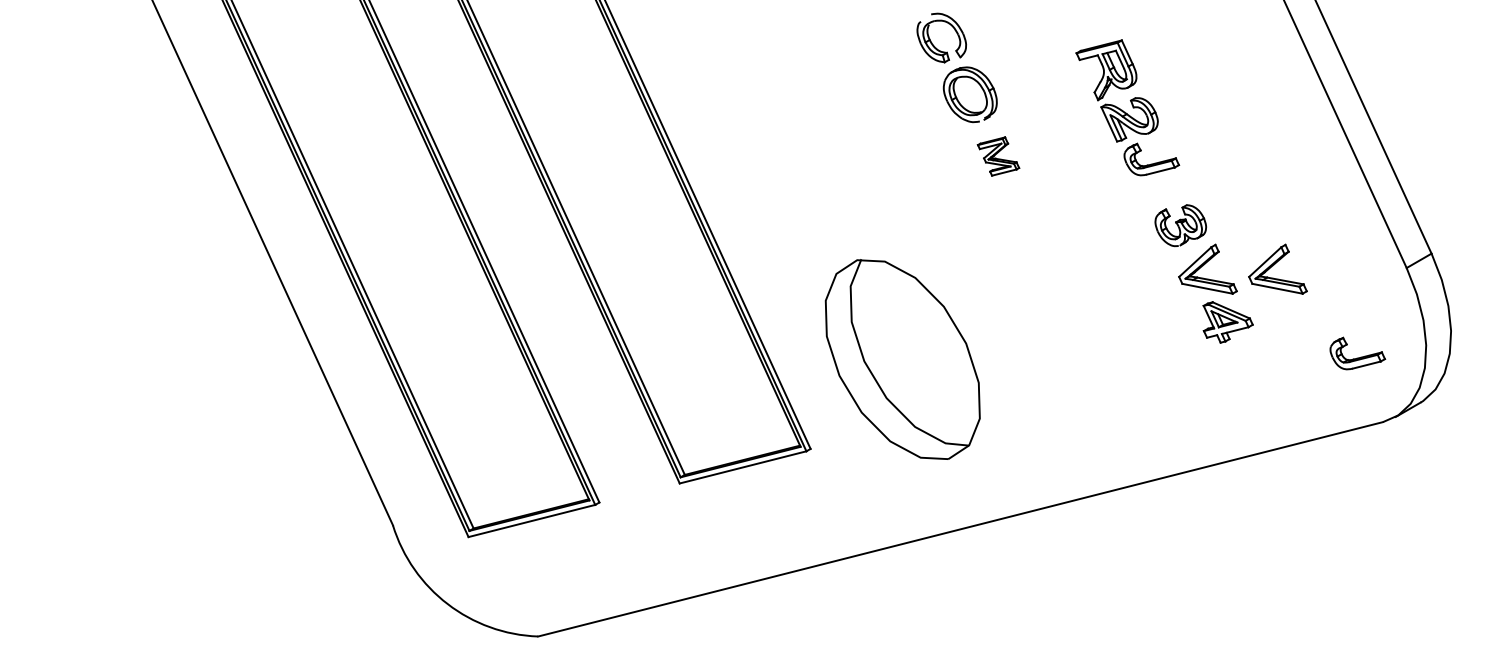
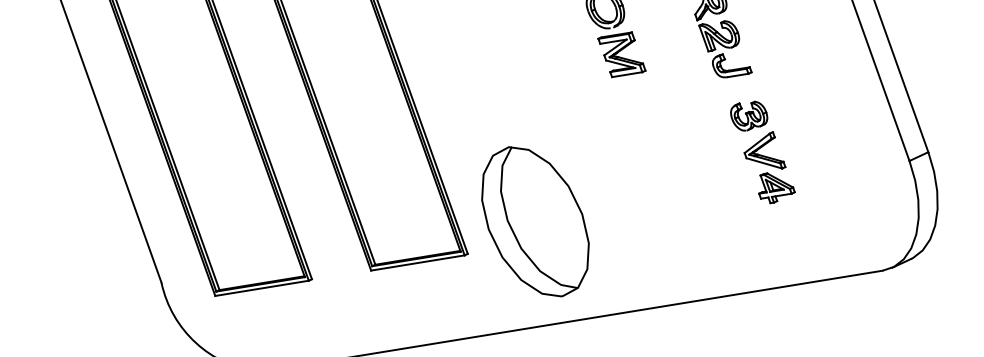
part: (998, 156) -> (621, 54), size x1.67
part: (1277, 268) -> (816, 153), removed
part: (1357, 353) -> (868, 219), removed
part: (902, 359) -> (535, 221), moved

